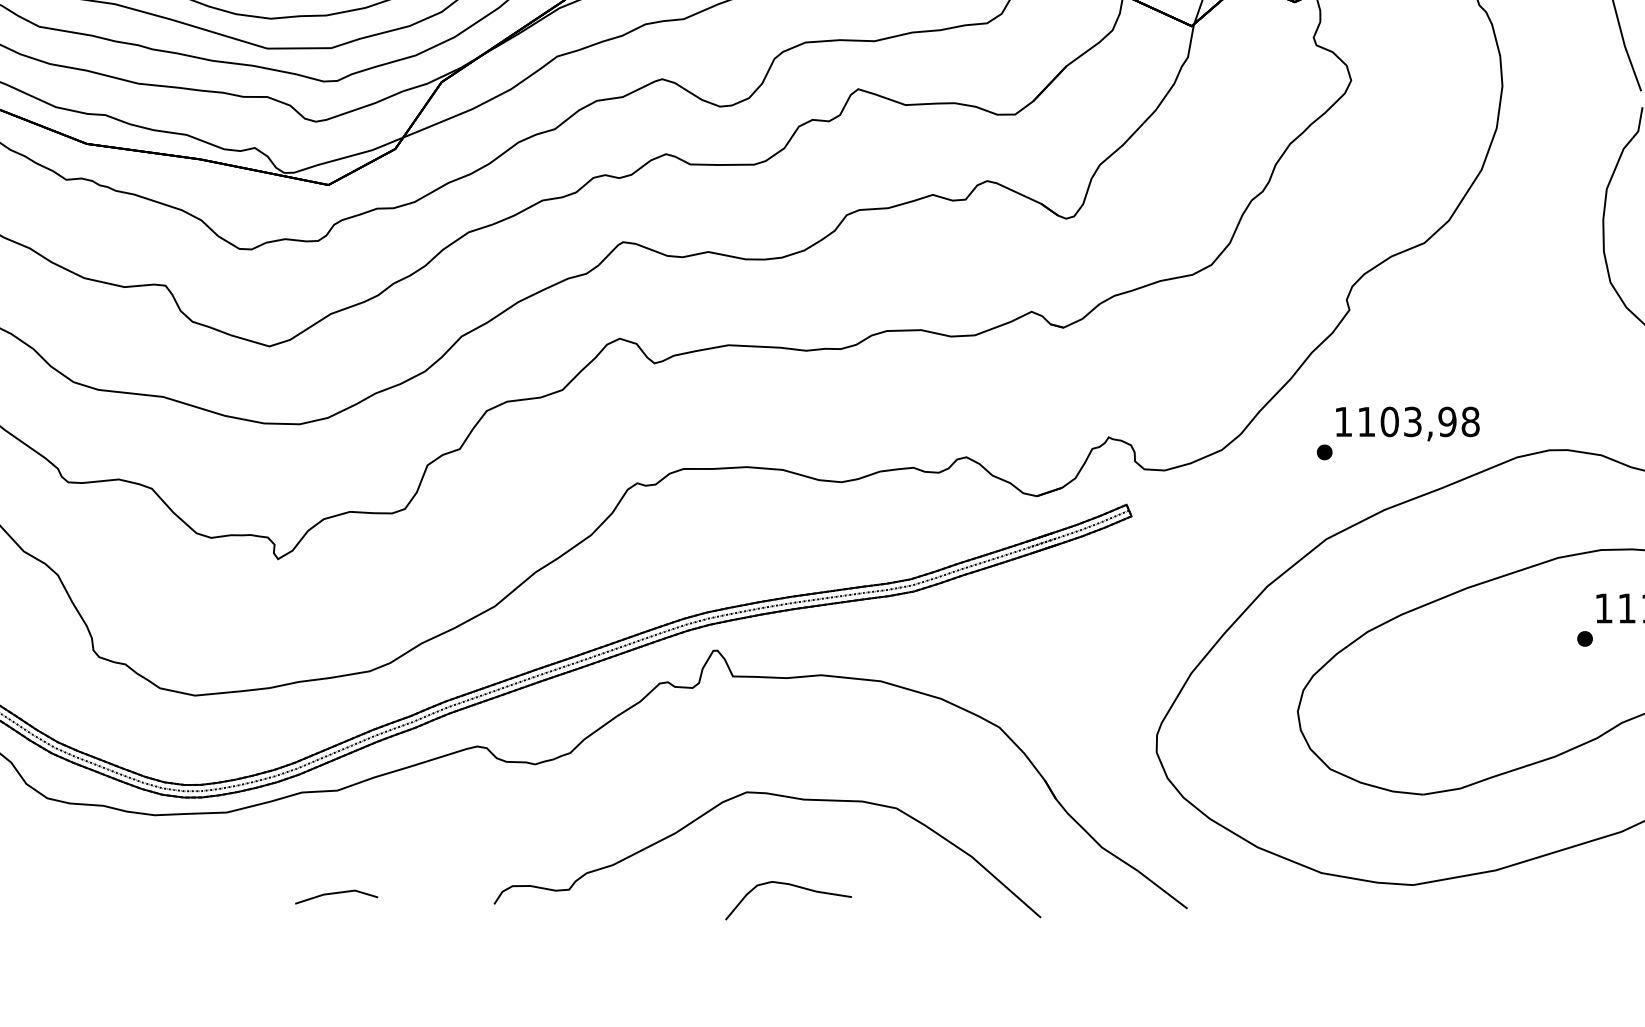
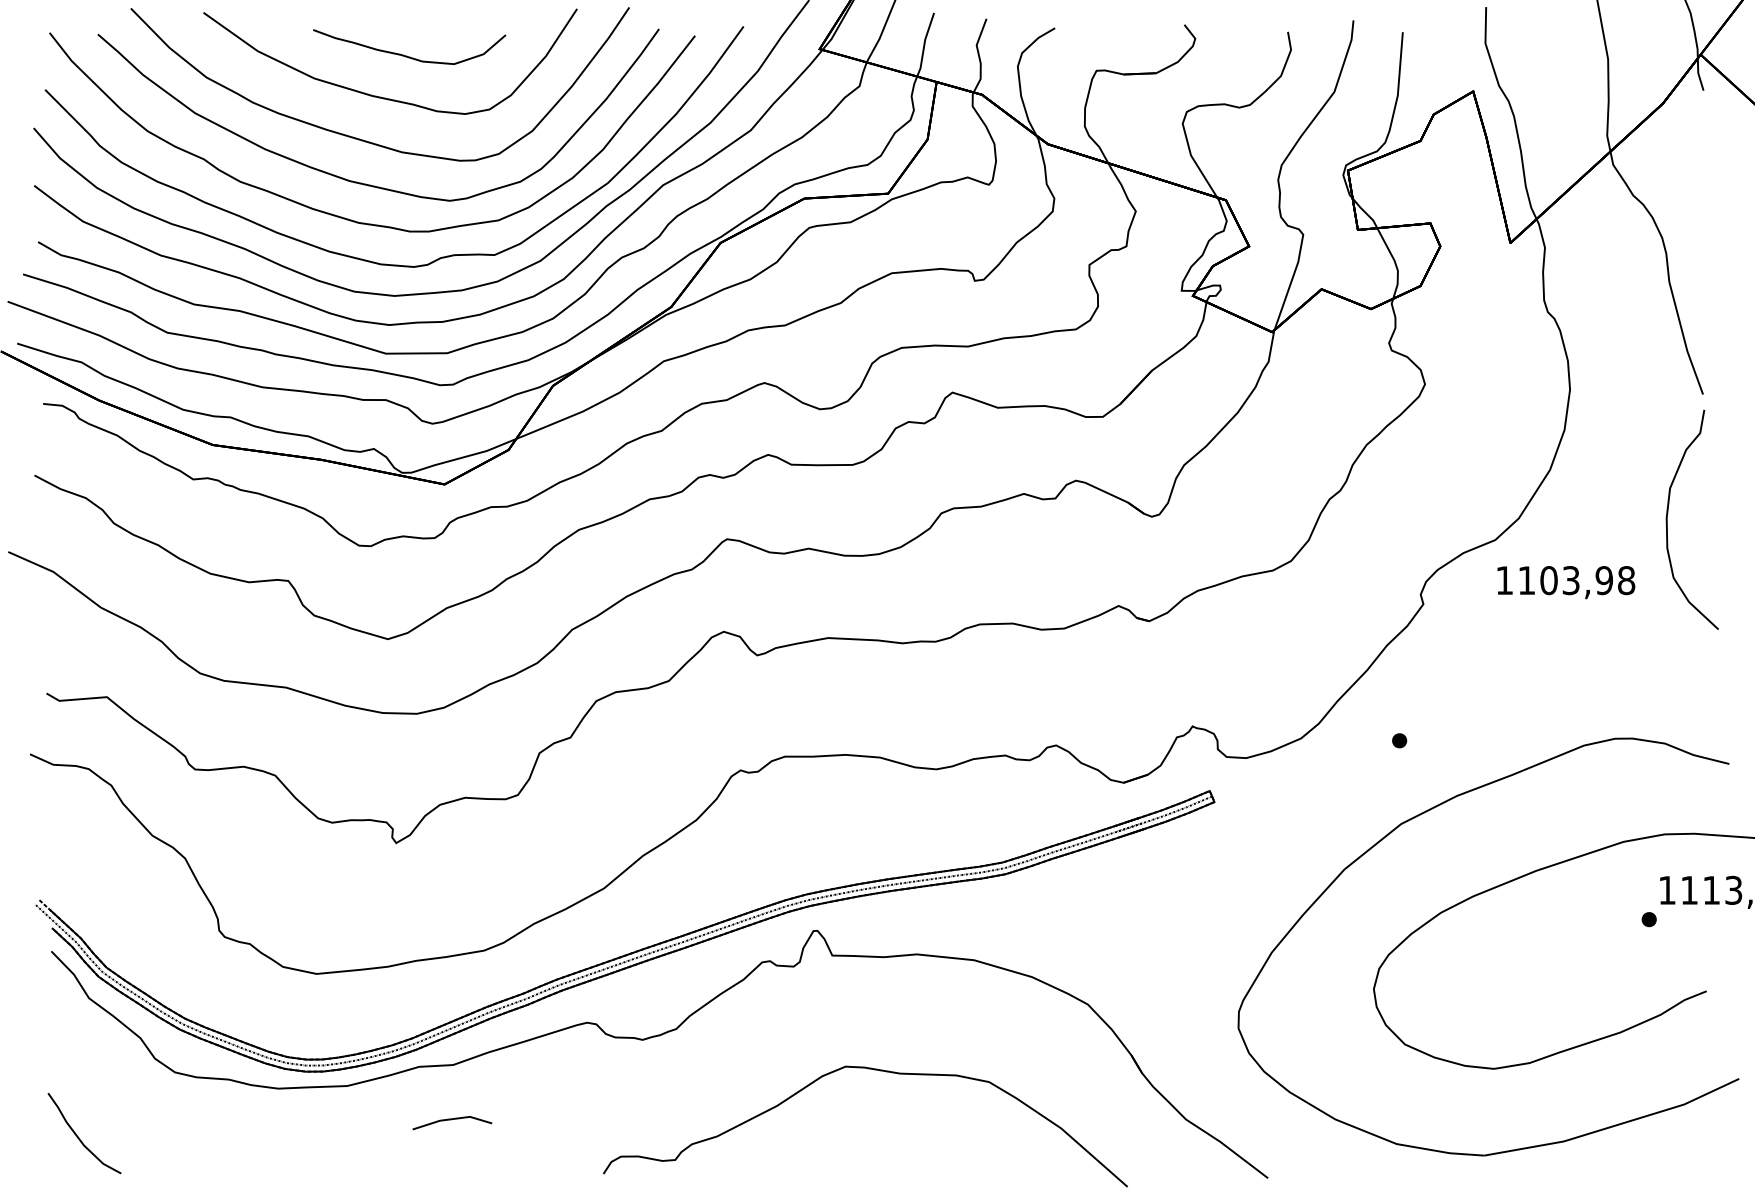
text: (1408, 423) -> (1566, 582), moved
curve: (791, 886) -> (888, 1156), removed
line: (335, 894) -> (451, 1120), moved

